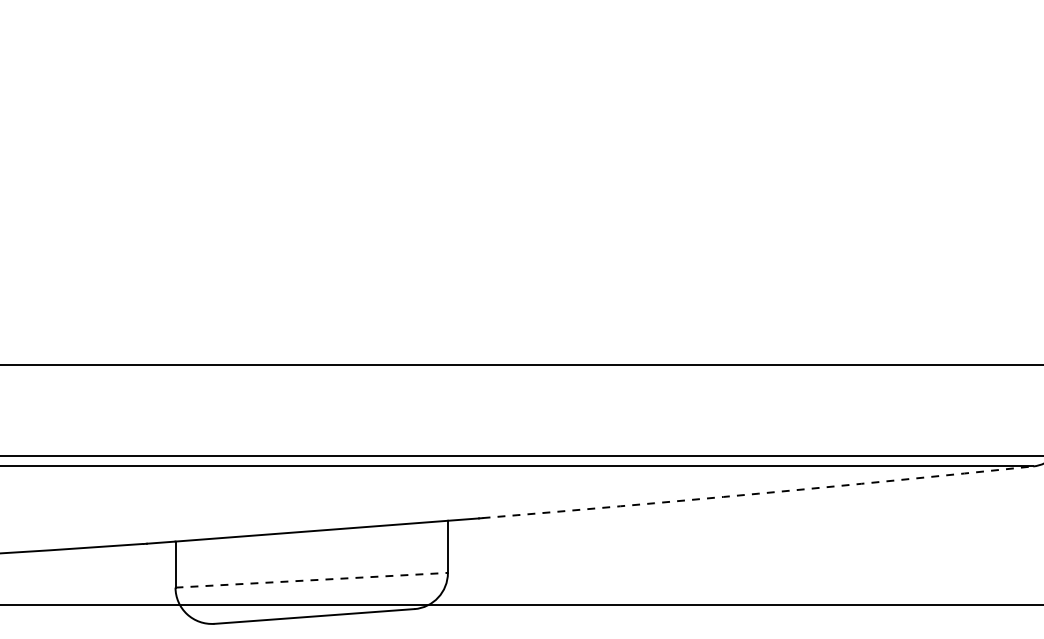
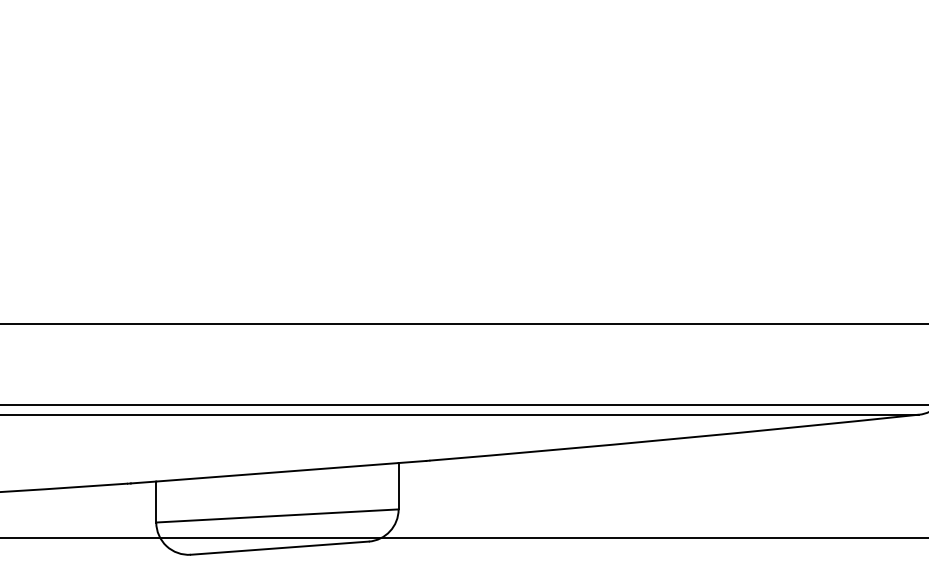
arc: (758, 493) -> (674, 438), dashed -> solid
line: (311, 579) -> (277, 515), dashed -> solid

